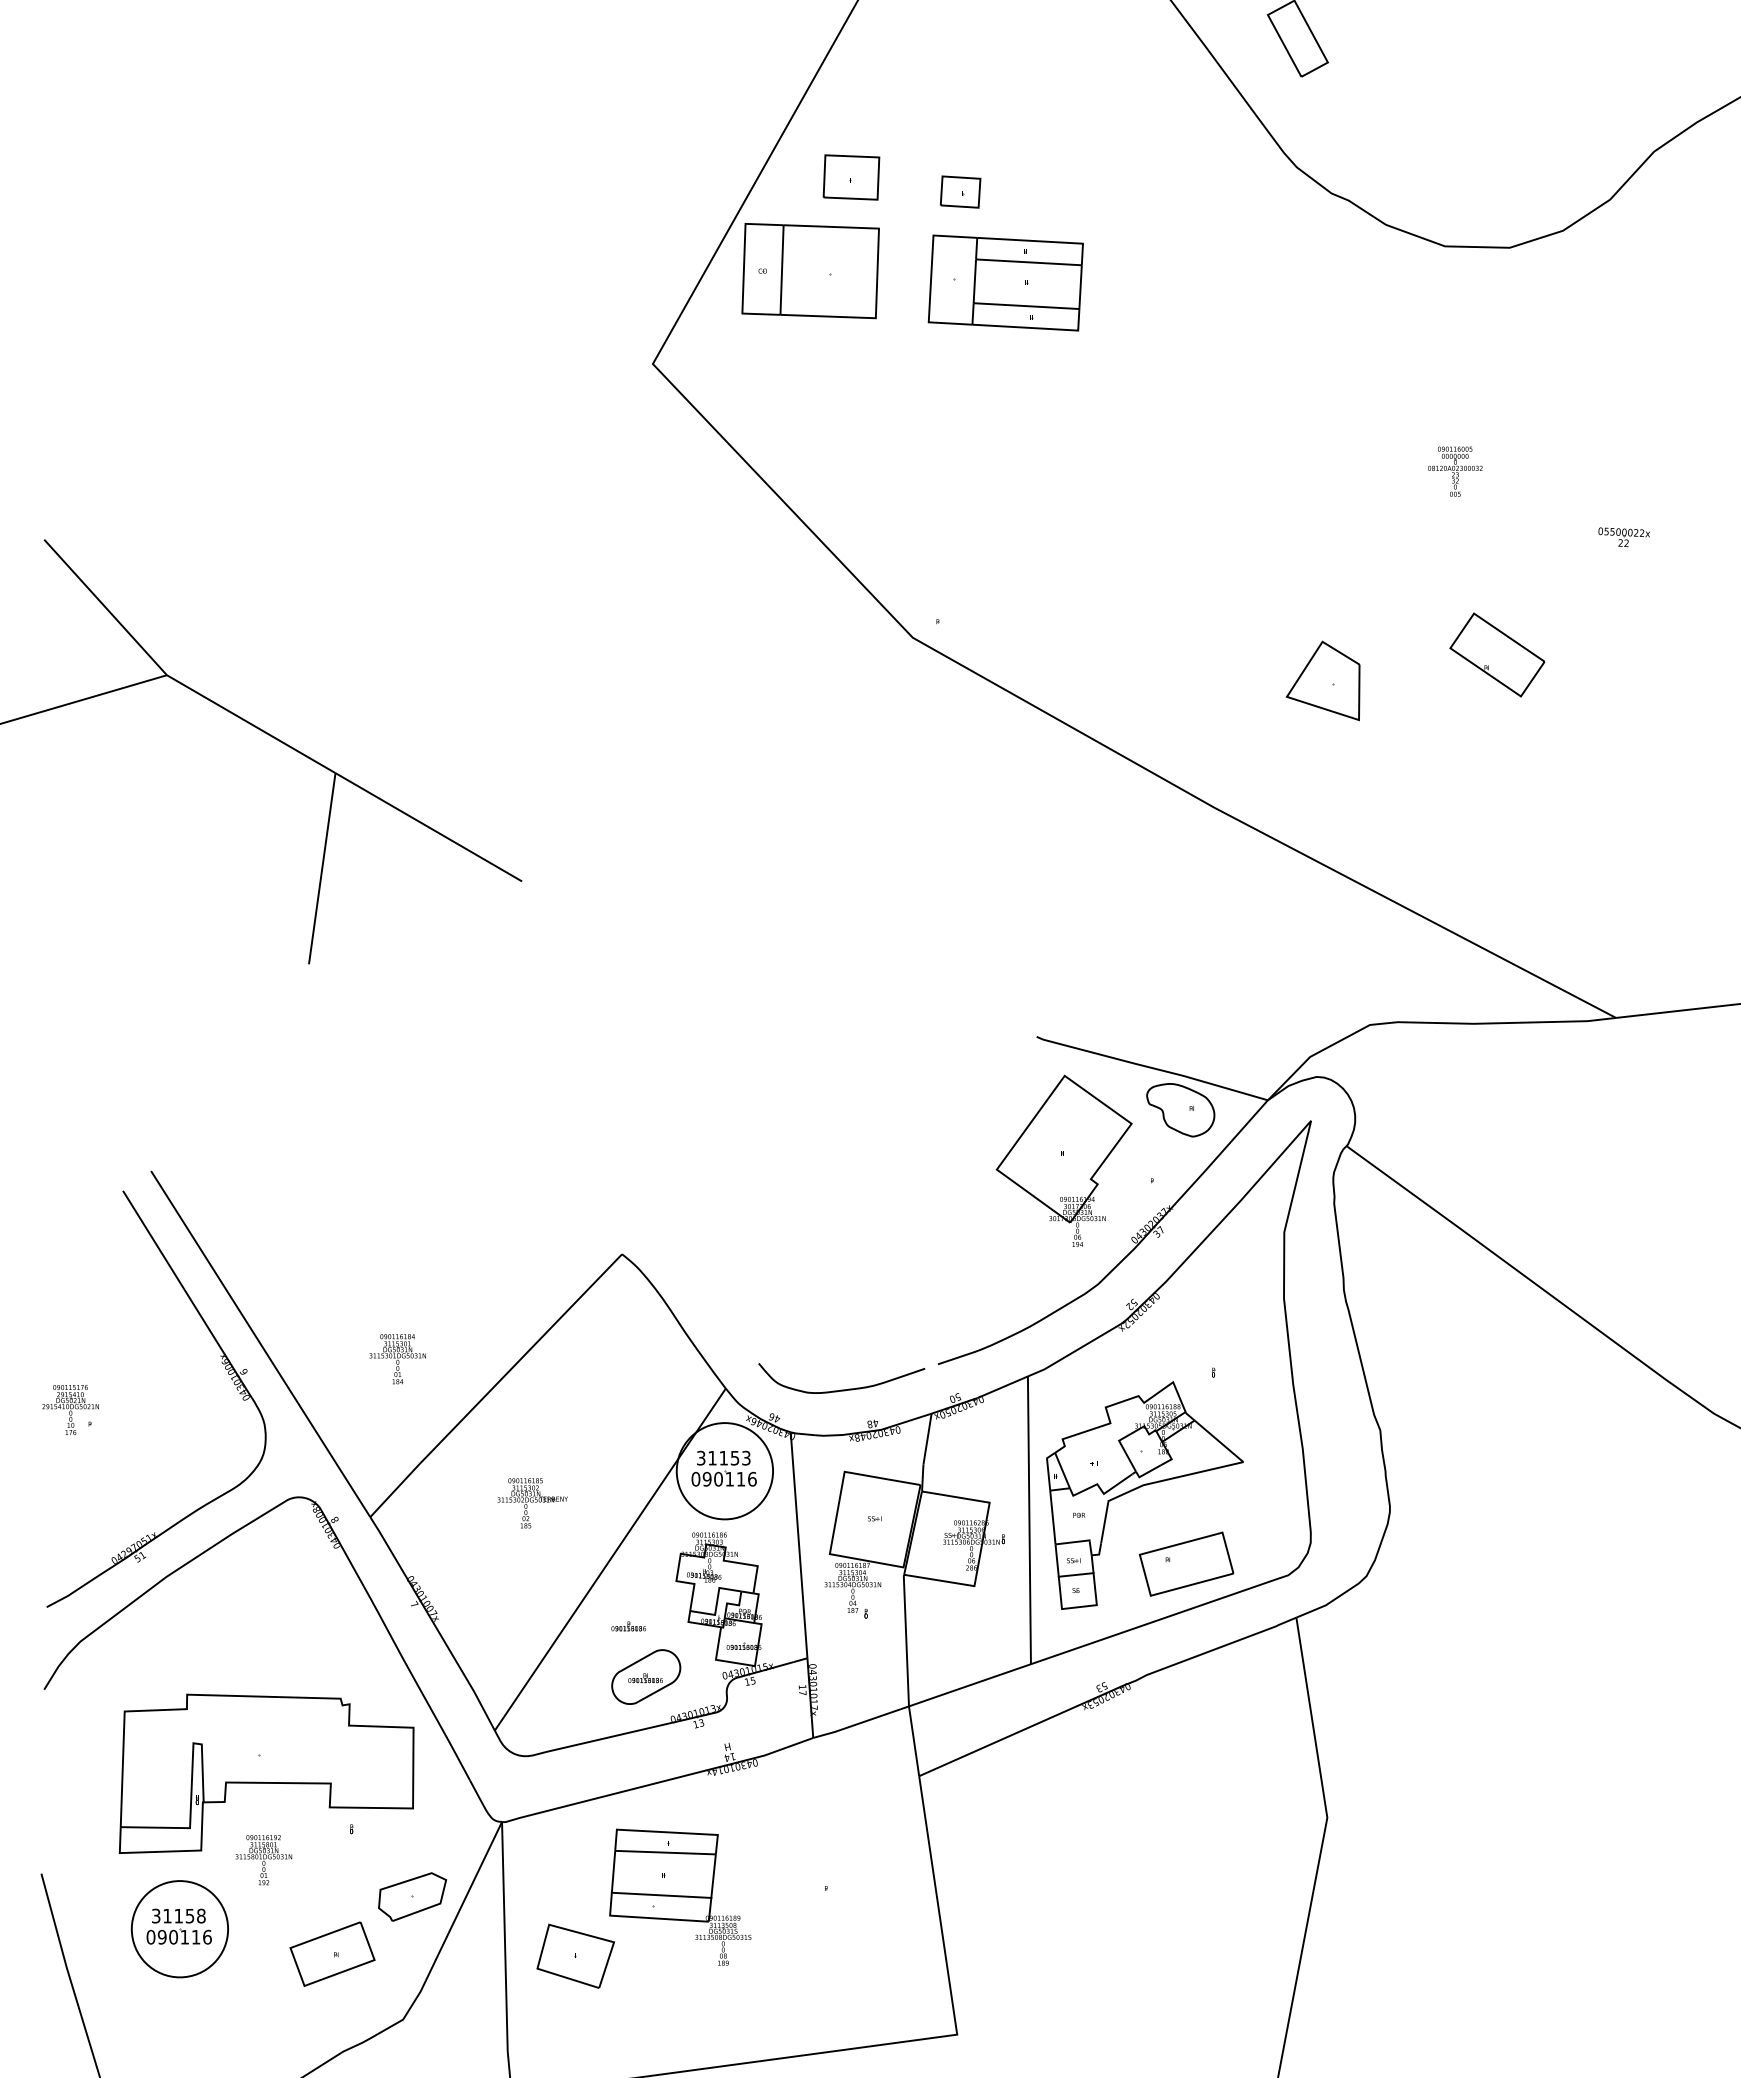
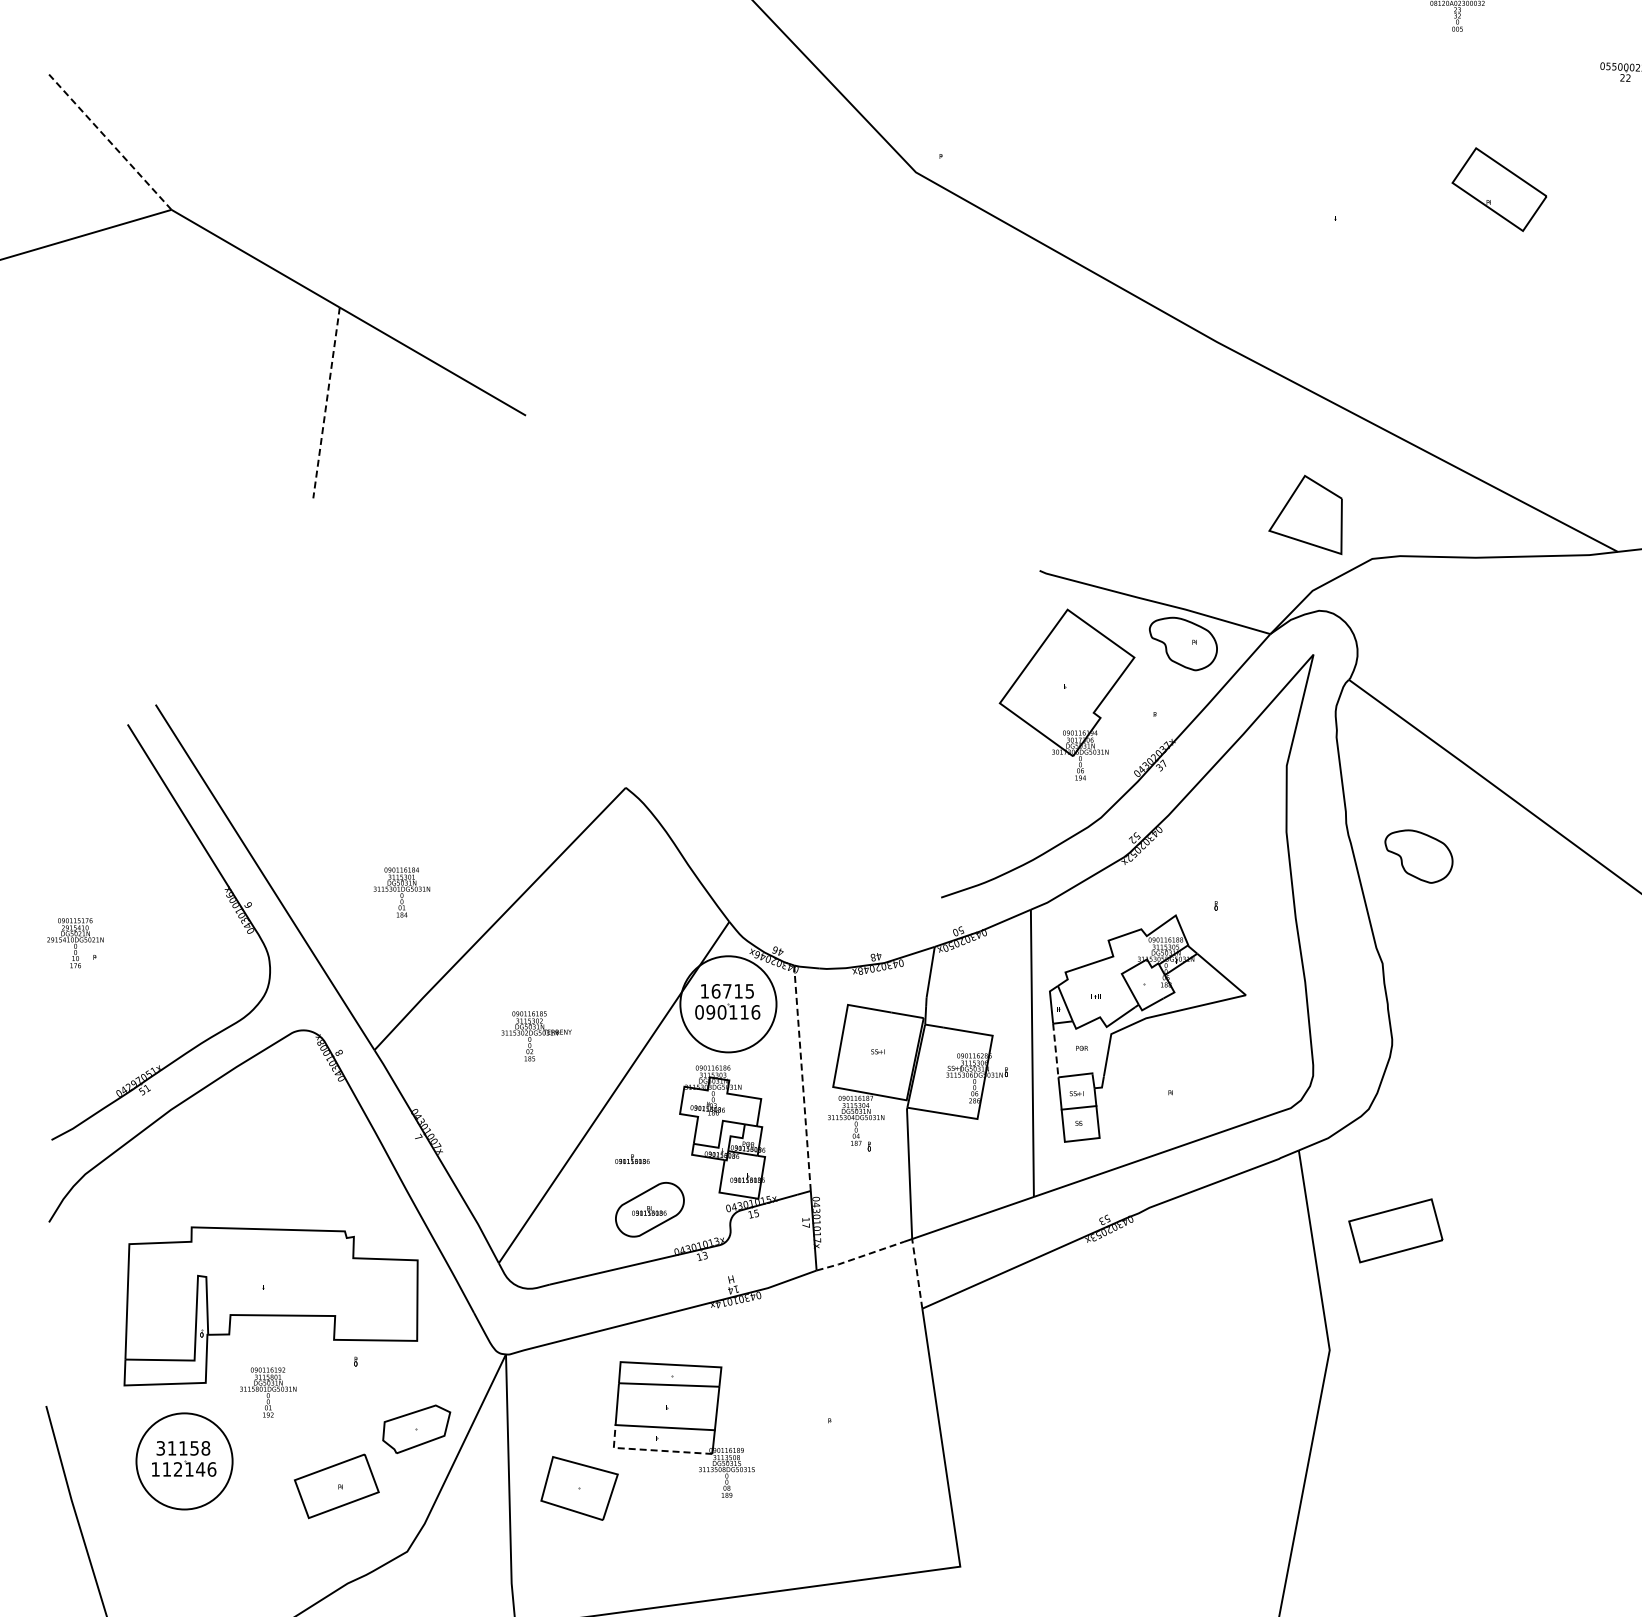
line: (105, 607) -> (110, 142), solid -> dashed
part: (1322, 680) -> (1304, 514), moved
line: (322, 868) -> (326, 402), solid -> dashed
part: (1416, 1323) -> (1418, 856), added
curve: (841, 1389) -> (844, 922), removed
text: (723, 1457) -> (727, 990), 31153 -> 16715
line: (1052, 1518) -> (1055, 1051), solid -> dashed
line: (799, 1544) -> (802, 1077), solid -> dashed
part: (1186, 1563) -> (1395, 1230), moved
line: (856, 1724) -> (859, 1257), solid -> dashed
line: (914, 1740) -> (917, 1273), solid -> dashed
line: (646, 1917) -> (650, 1449), solid -> dashed
text: (173, 1936) -> (178, 1468), 090116 -> 112146

